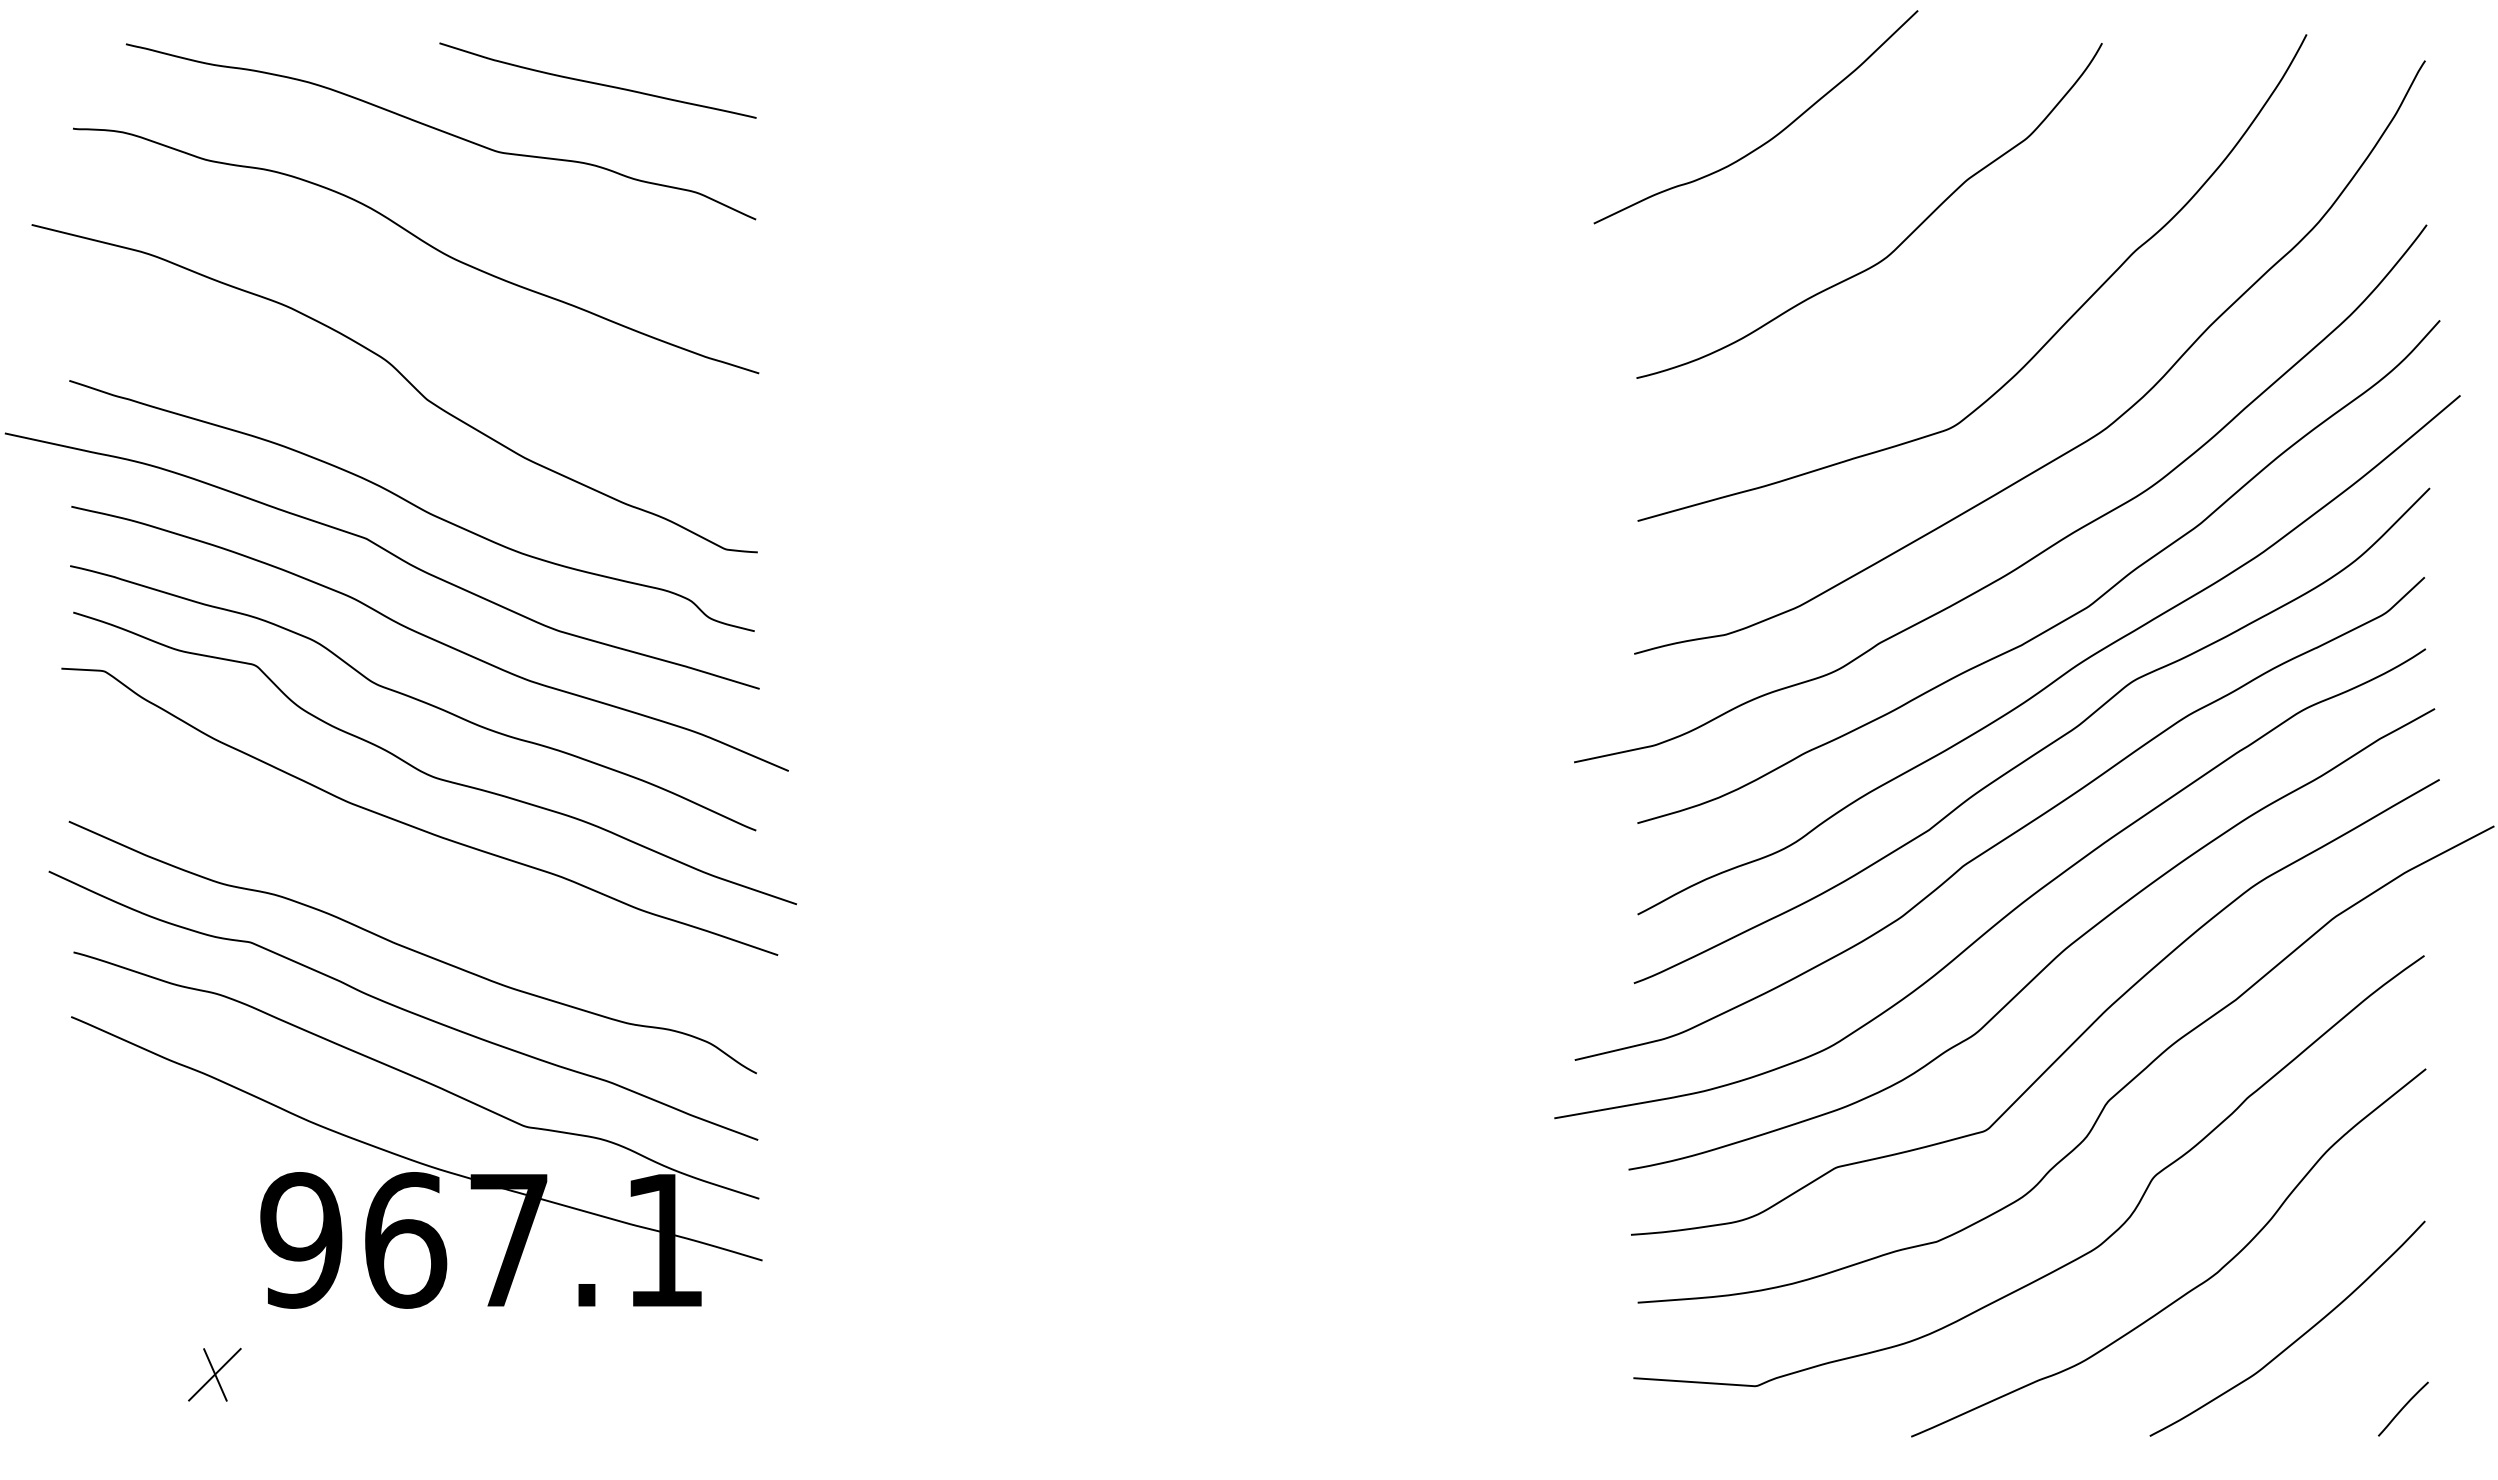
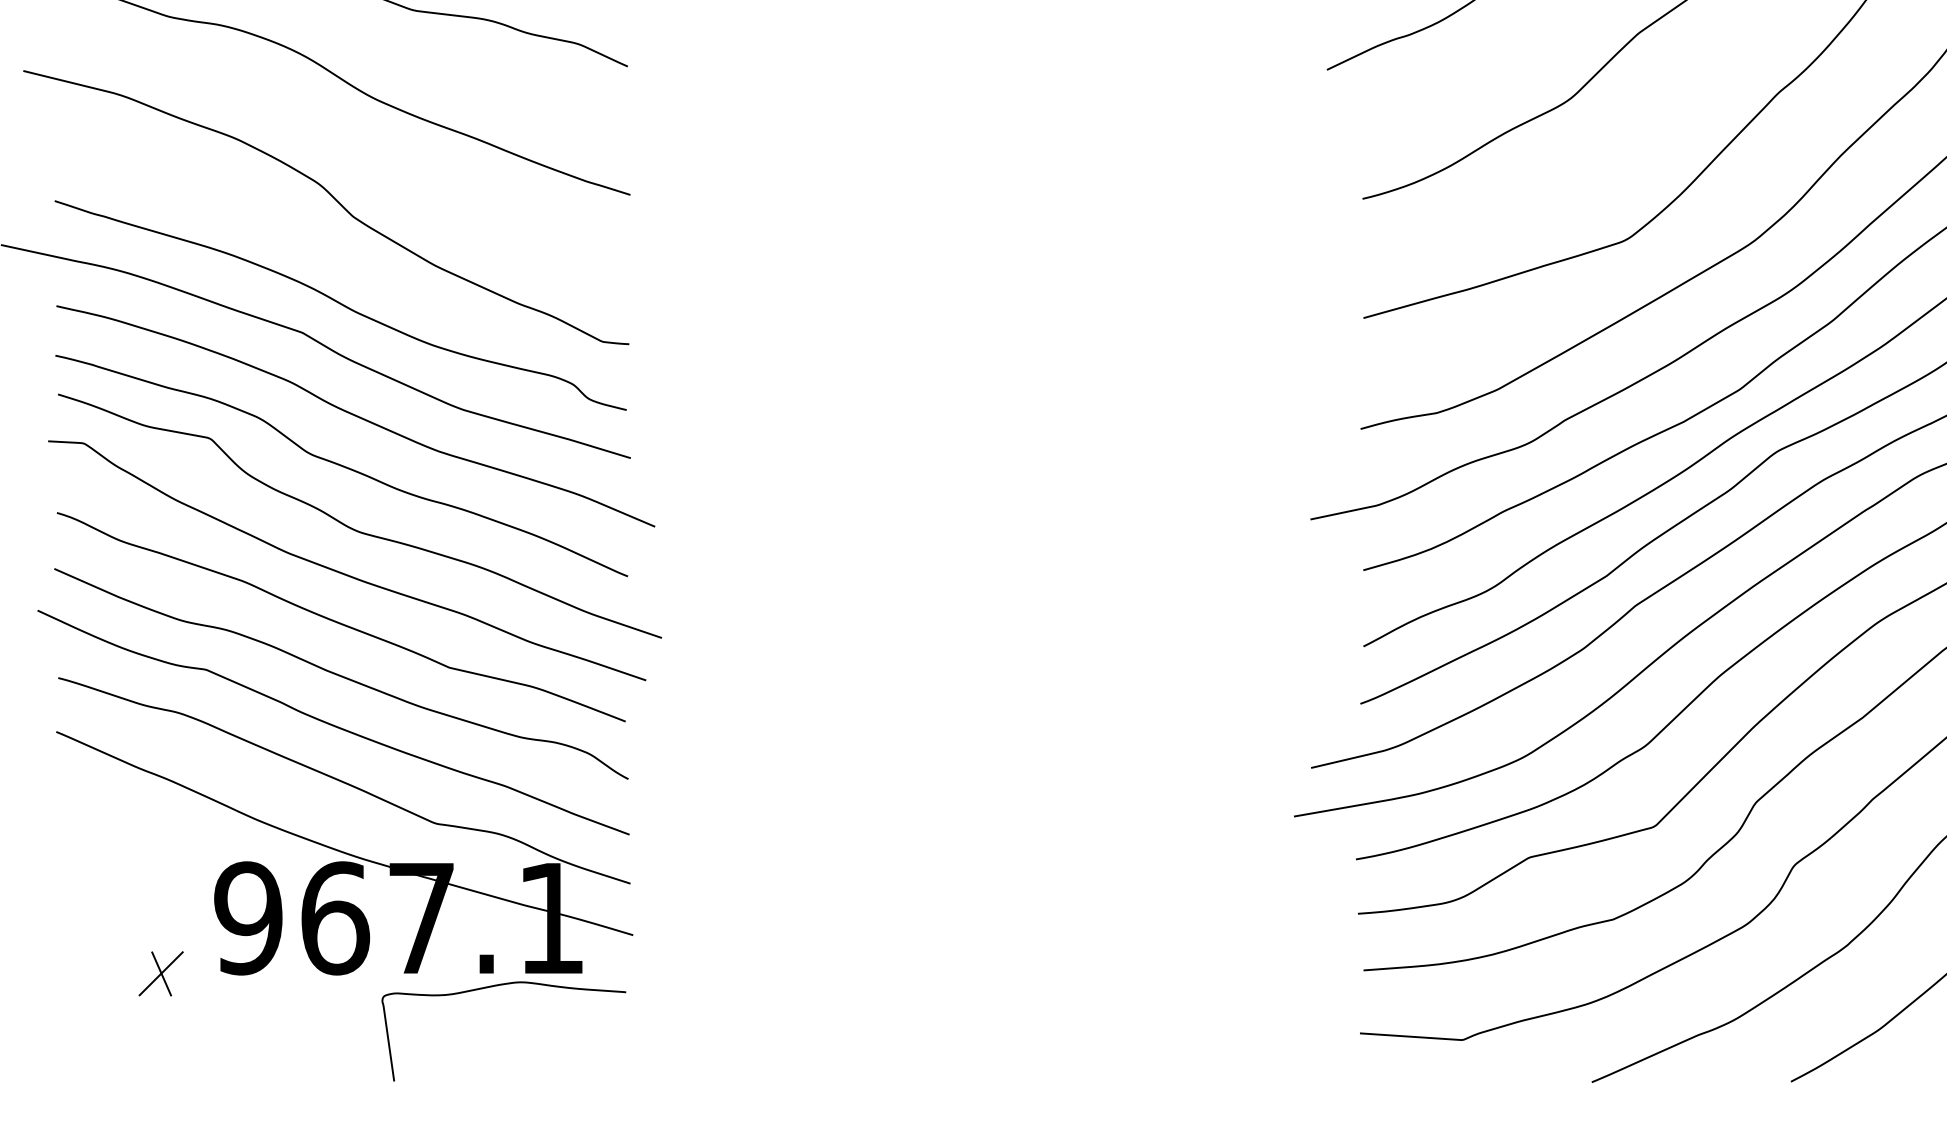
curve: (410, 885) -> (339, 622), added
curve: (601, 1321) -> (498, 986), added
part: (214, 1374) -> (160, 973), moved

